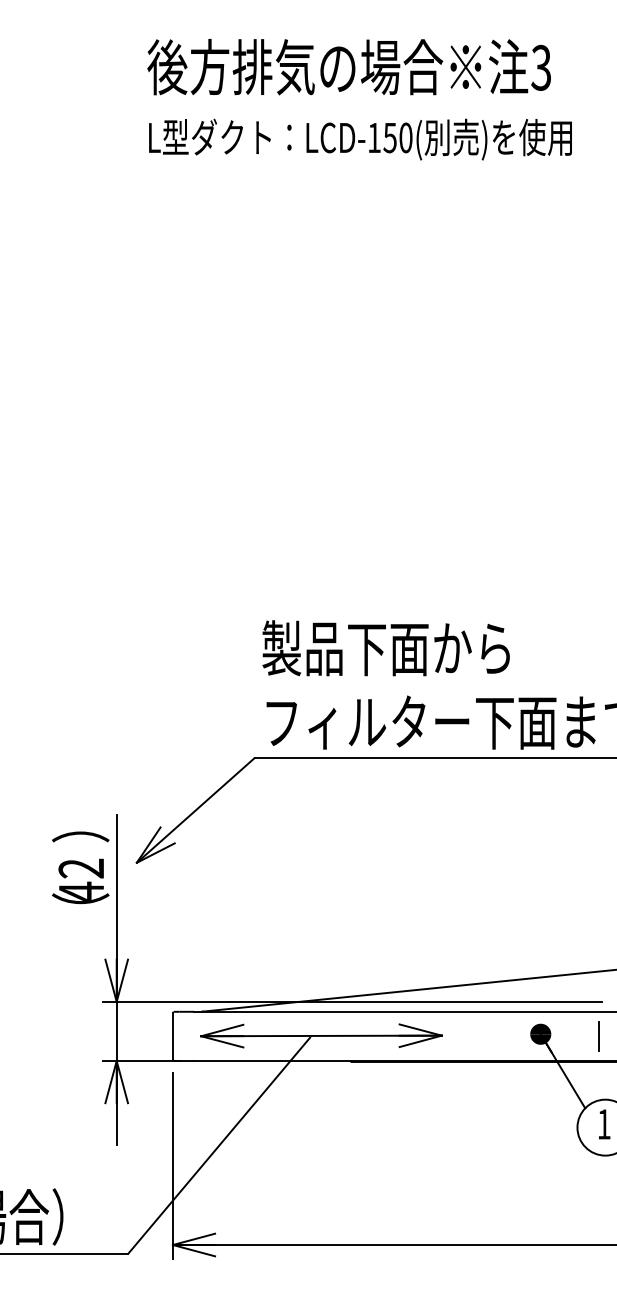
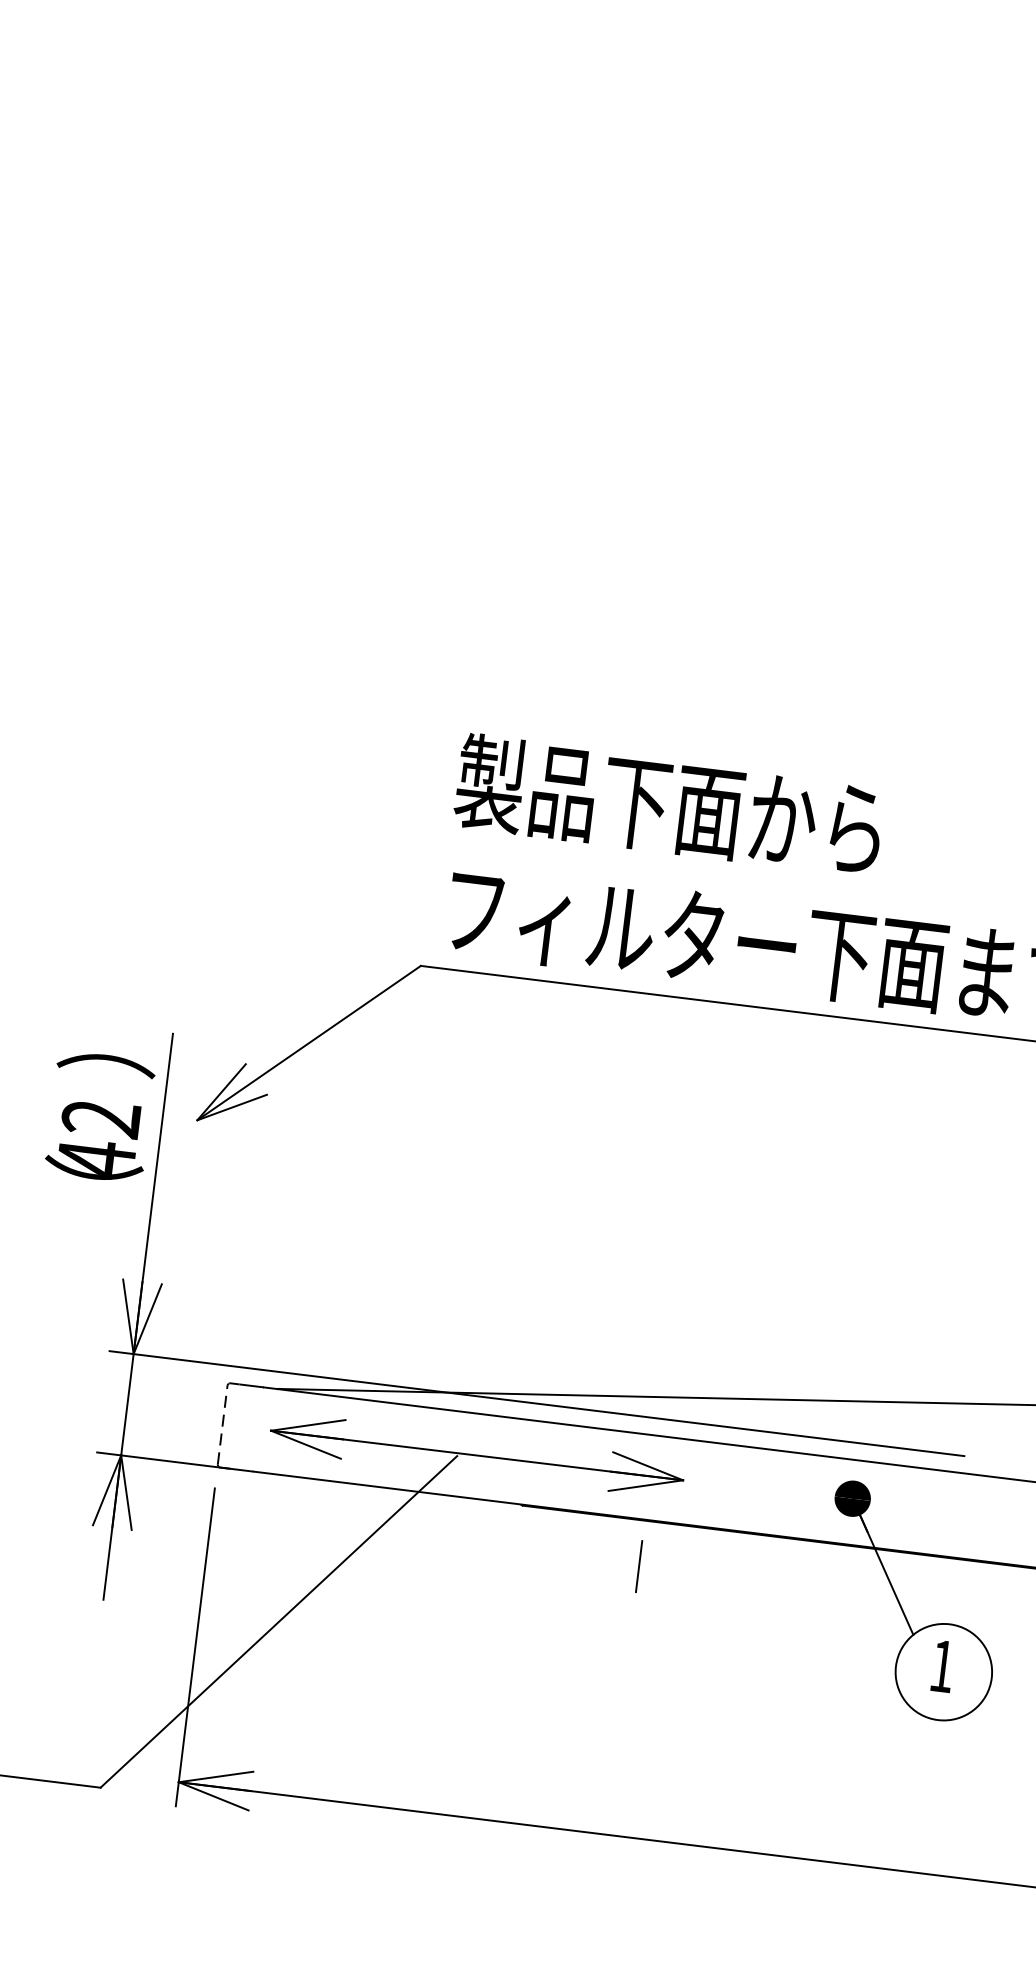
line: (172, 1036) -> (221, 1425), solid -> dashed
line: (598, 1036) -> (638, 1566), moved

